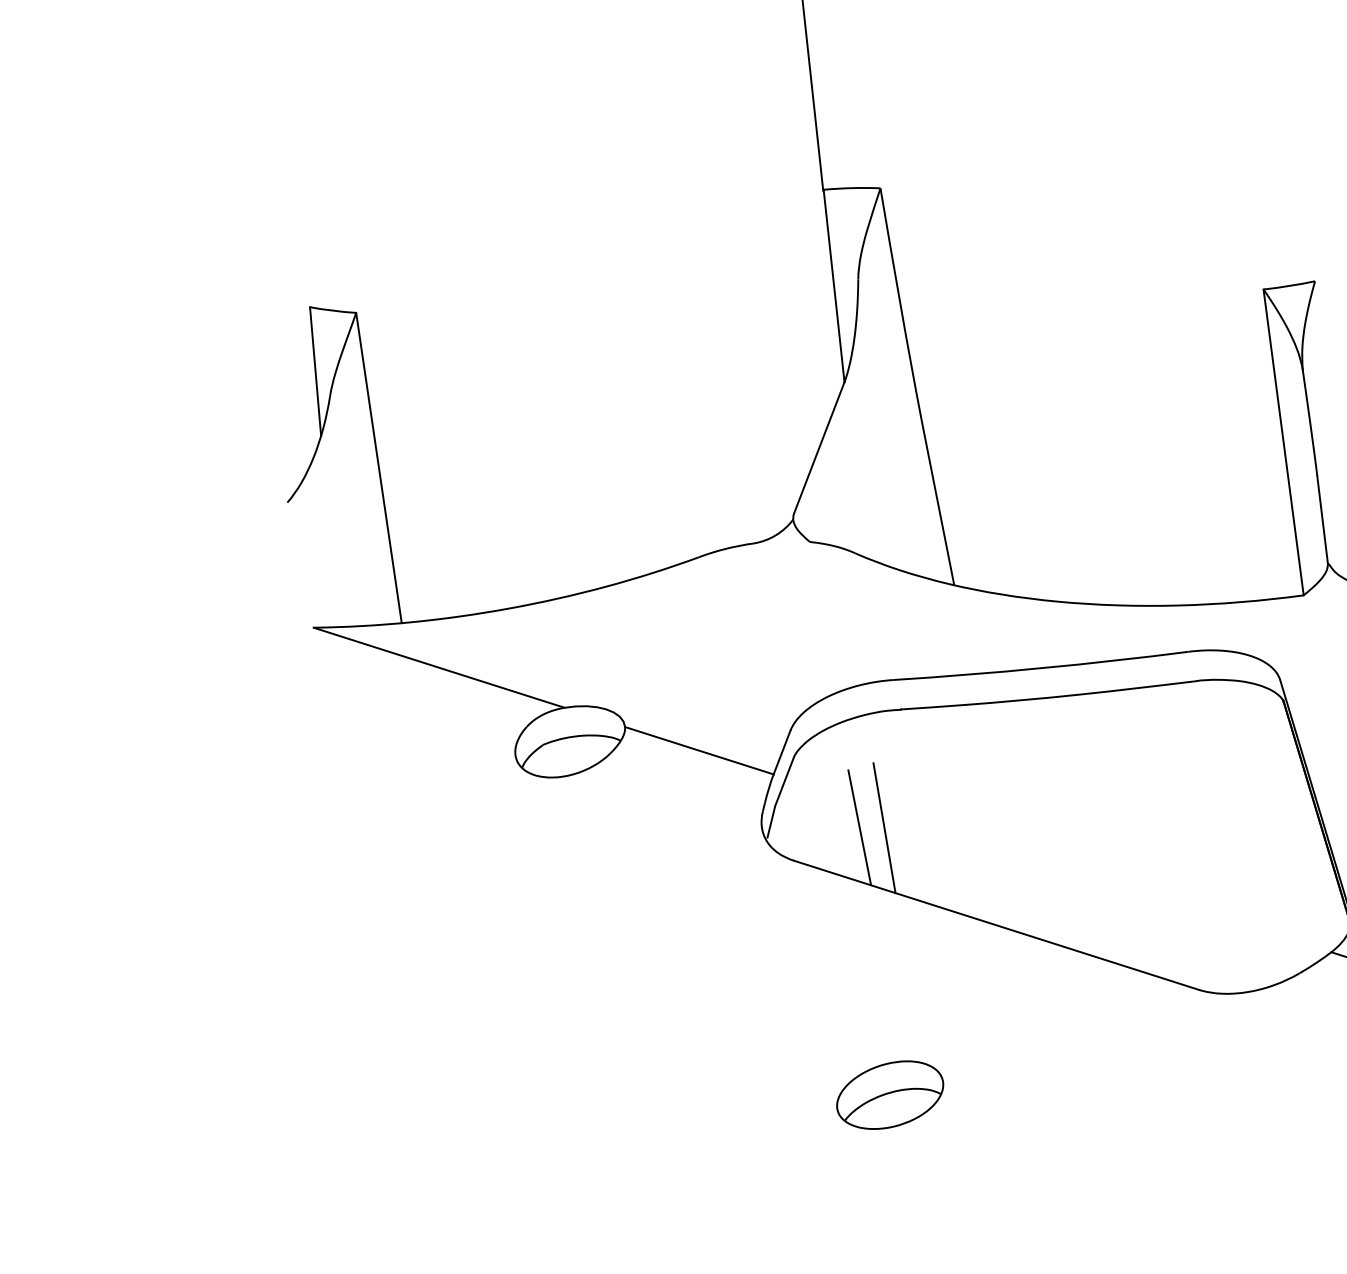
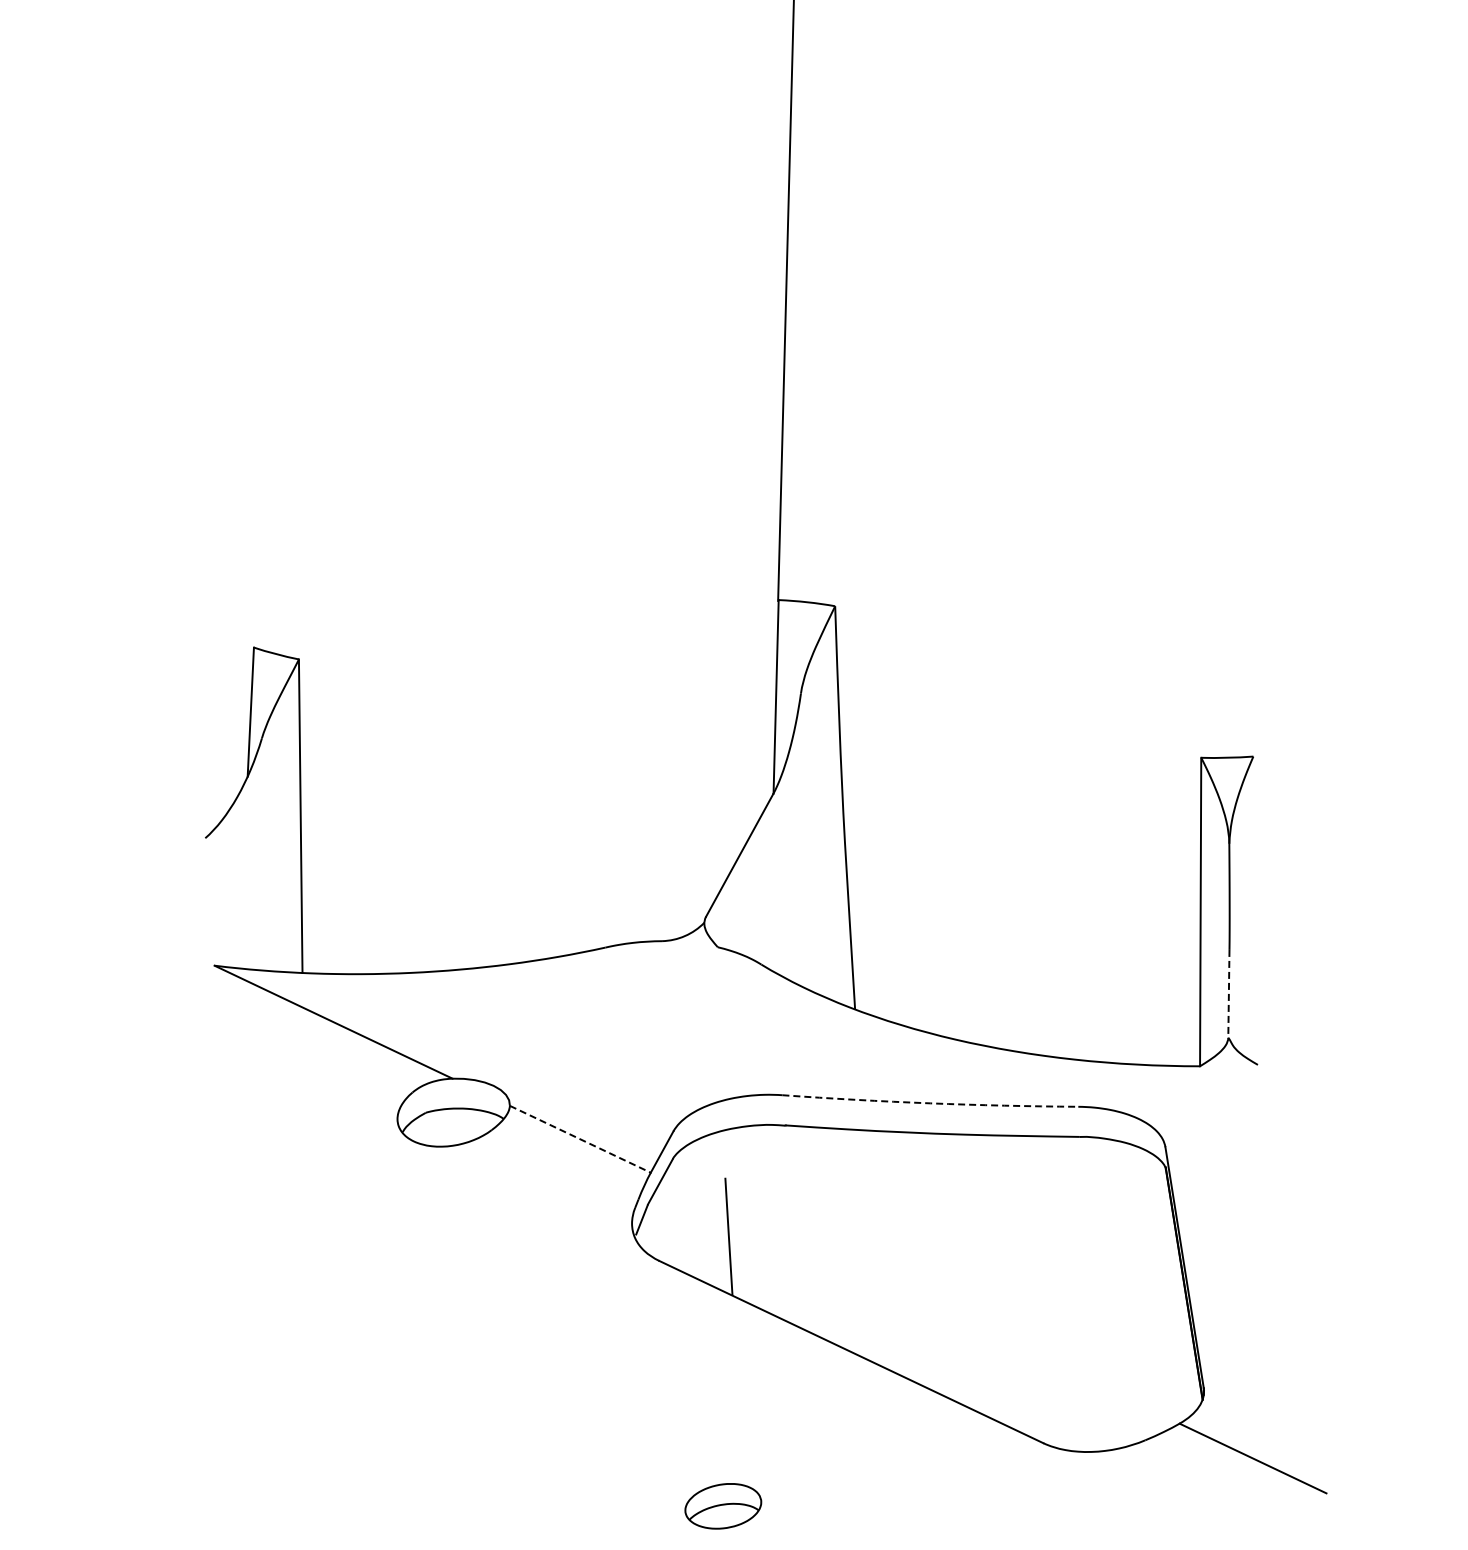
line: (1322, 519) -> (1228, 993), solid -> dashed
arc: (1041, 668) -> (930, 1103), solid -> dashed
line: (699, 750) -> (580, 1139), solid -> dashed
line: (884, 827) -> (753, 1240), removed
part: (890, 1095) -> (723, 1506), size x0.7

